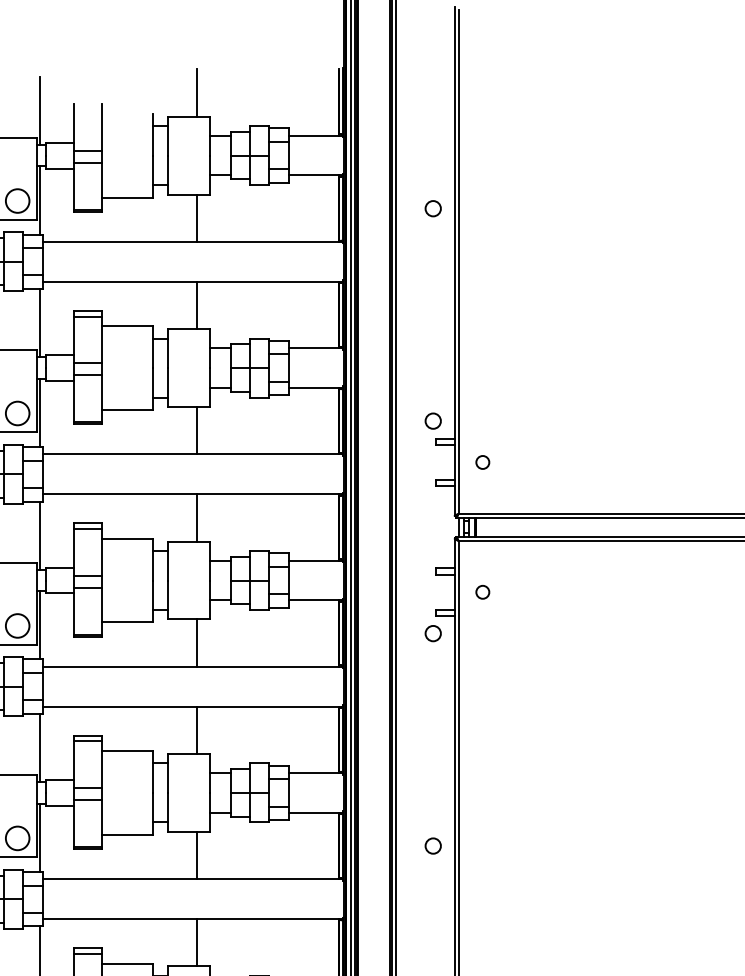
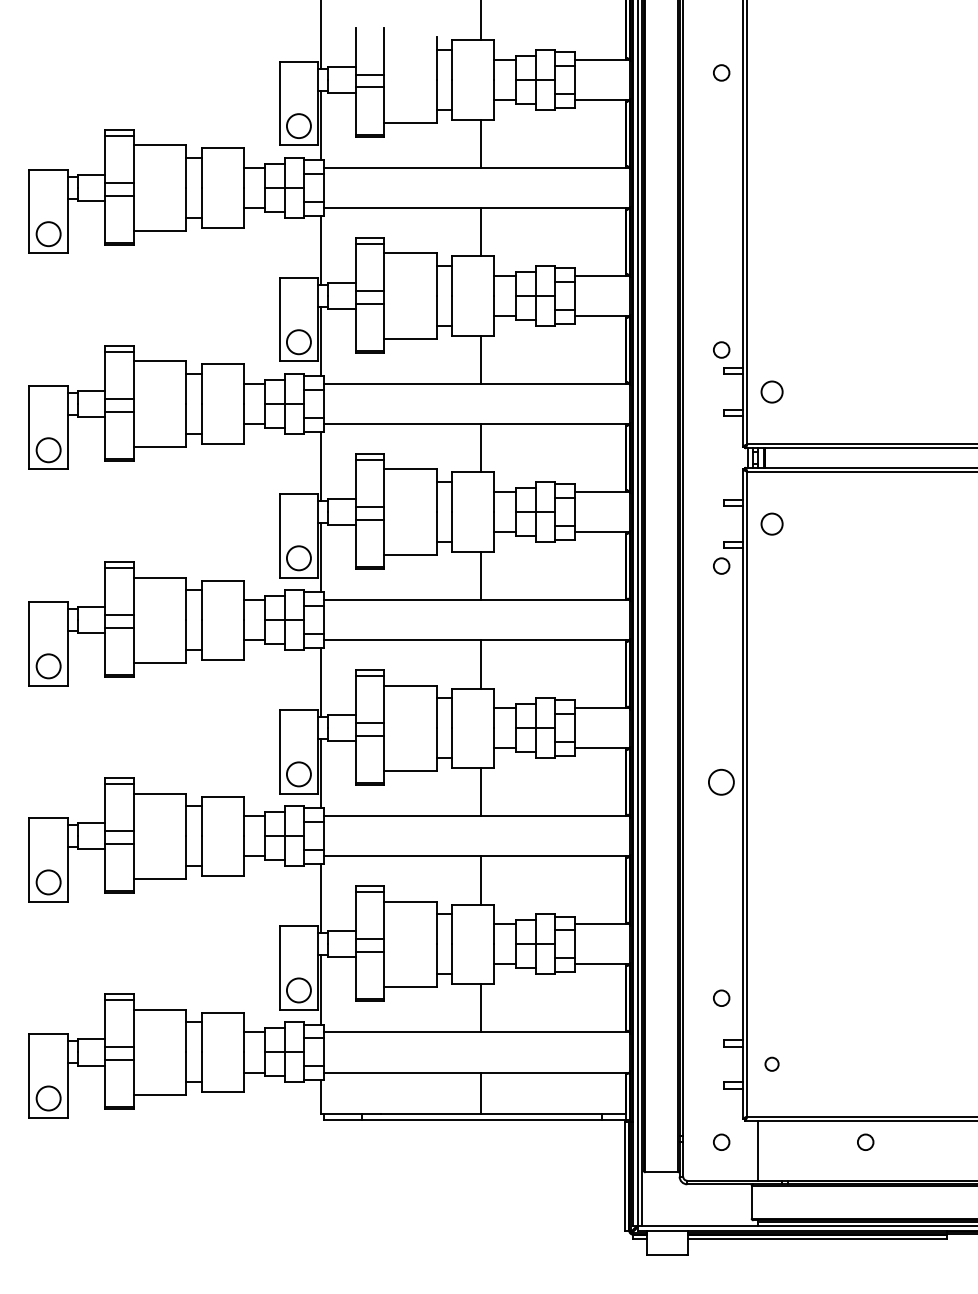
circle: (433, 208) -> (721, 72), moved
circle: (482, 461) -> (771, 391), size x1.6
circle: (482, 591) -> (771, 523), size x1.6
circle: (433, 845) -> (721, 781), size x1.6

